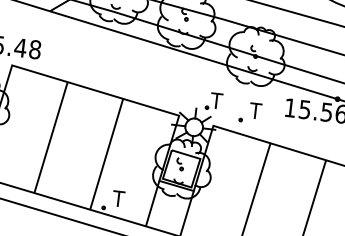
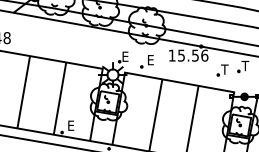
text: (217, 100) -> (125, 56), T -> E
text: (255, 111) -> (150, 60), T -> E
text: (118, 198) -> (70, 125), T -> E

